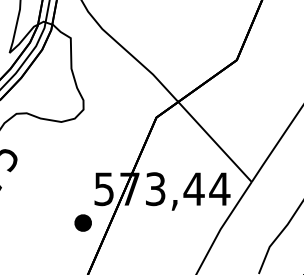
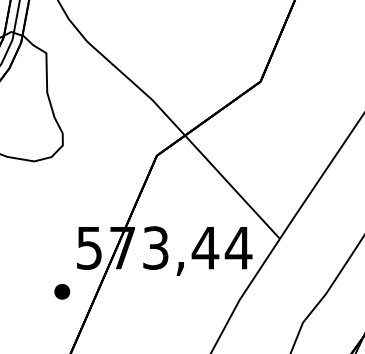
part: (82, 222) -> (61, 291), size x0.7

